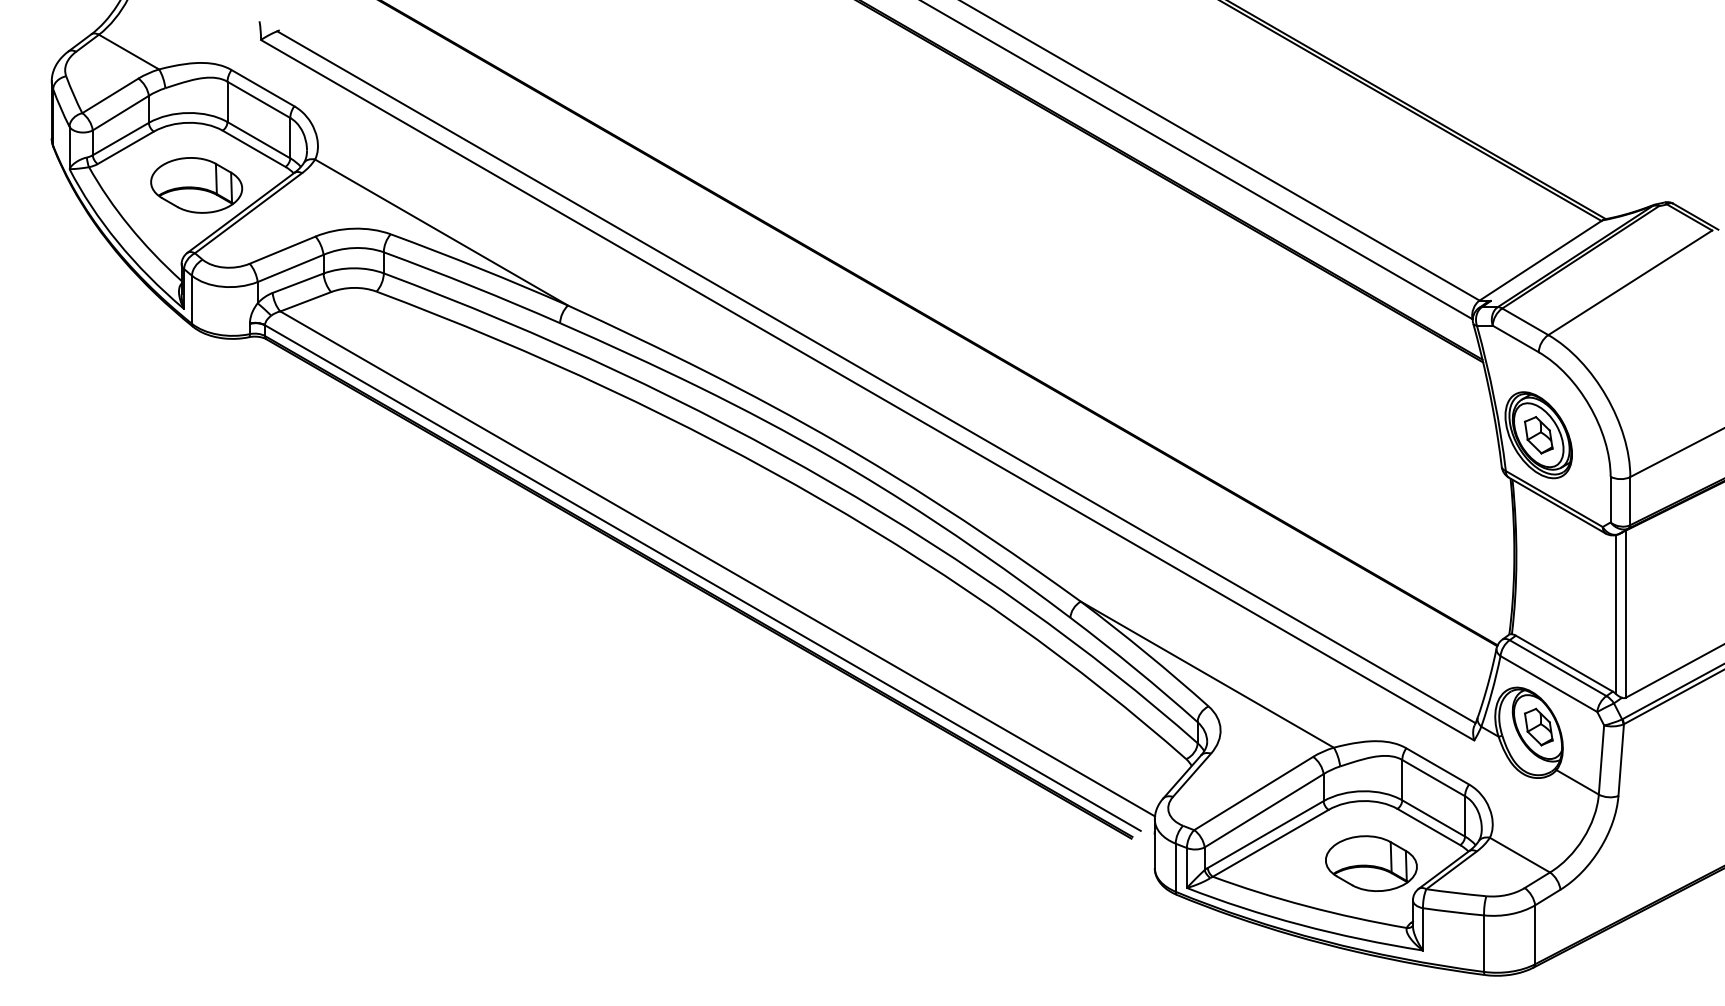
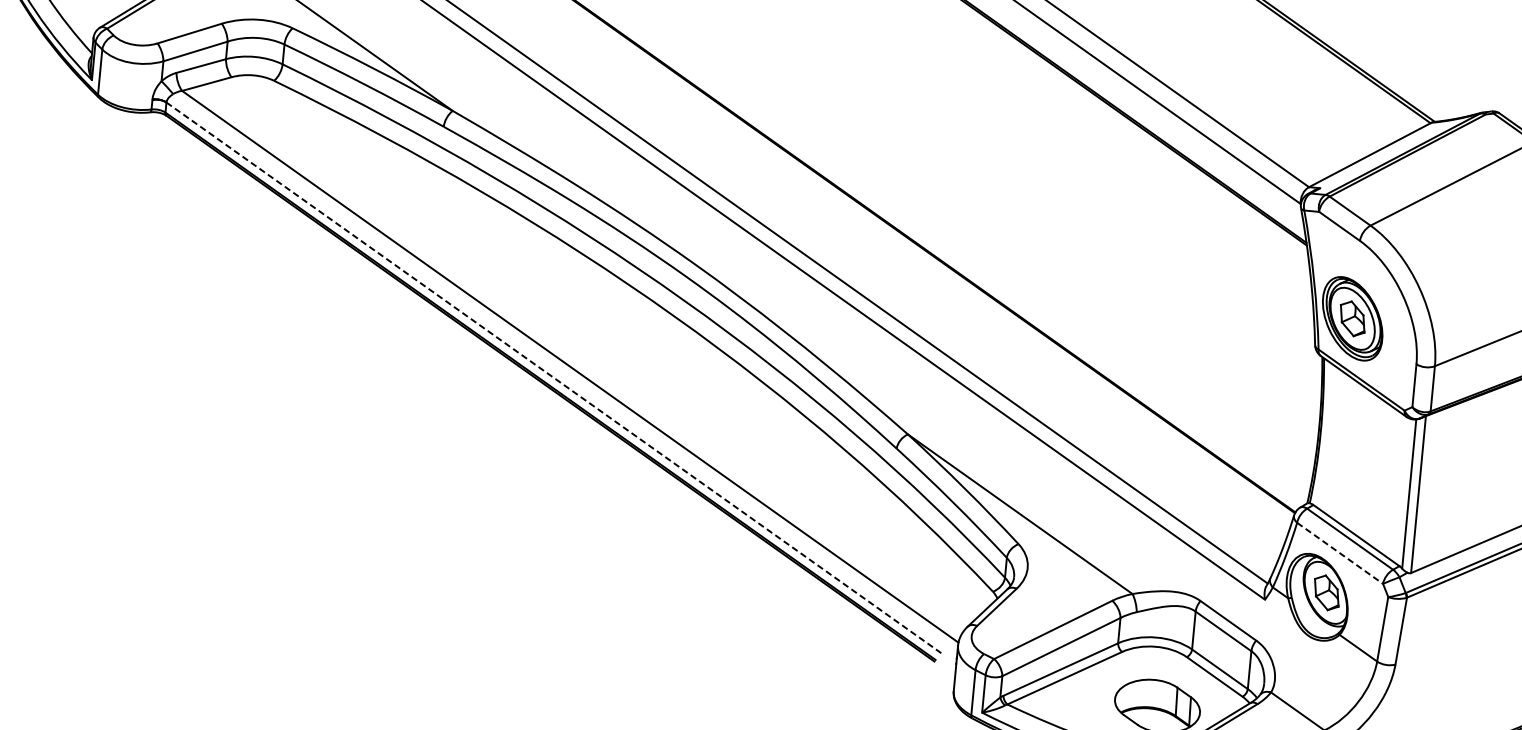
line: (702, 578) -> (554, 379), solid -> dashed
line: (1548, 684) -> (1339, 553), solid -> dashed

